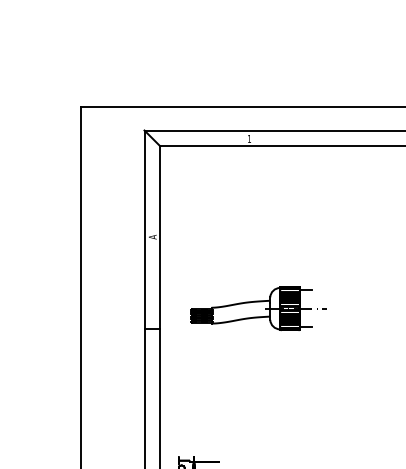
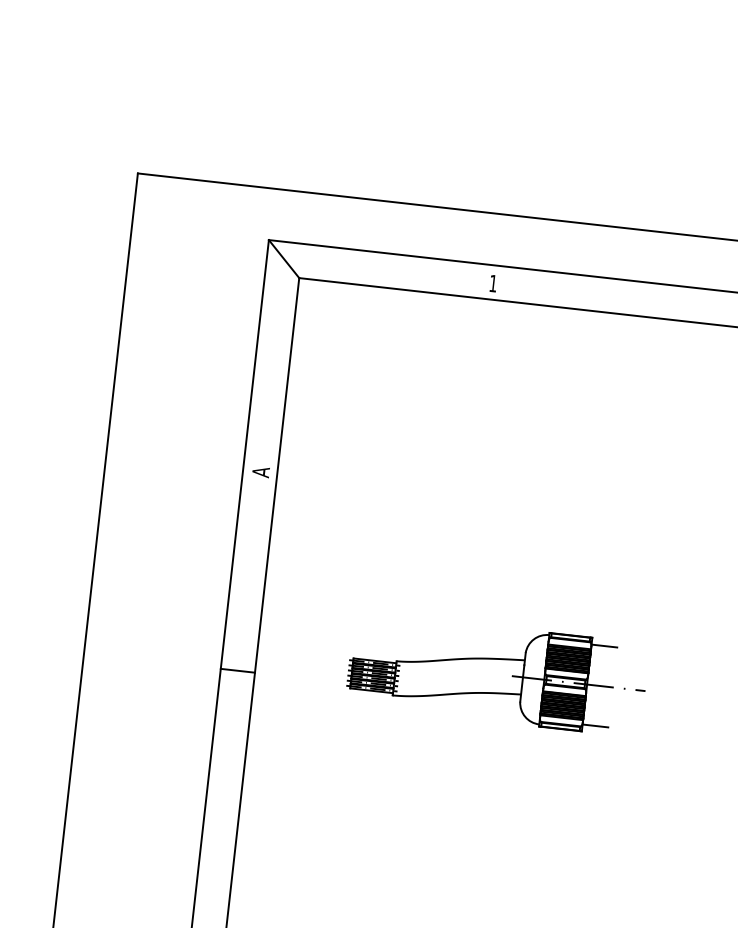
part: (258, 308) -> (497, 674), moved

